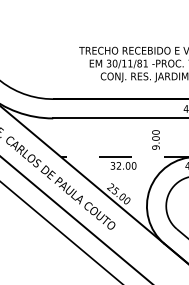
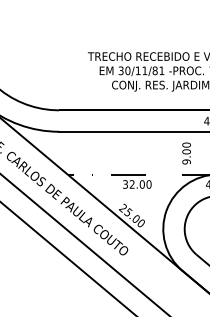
text: (155, 139) -> (186, 152), moved

